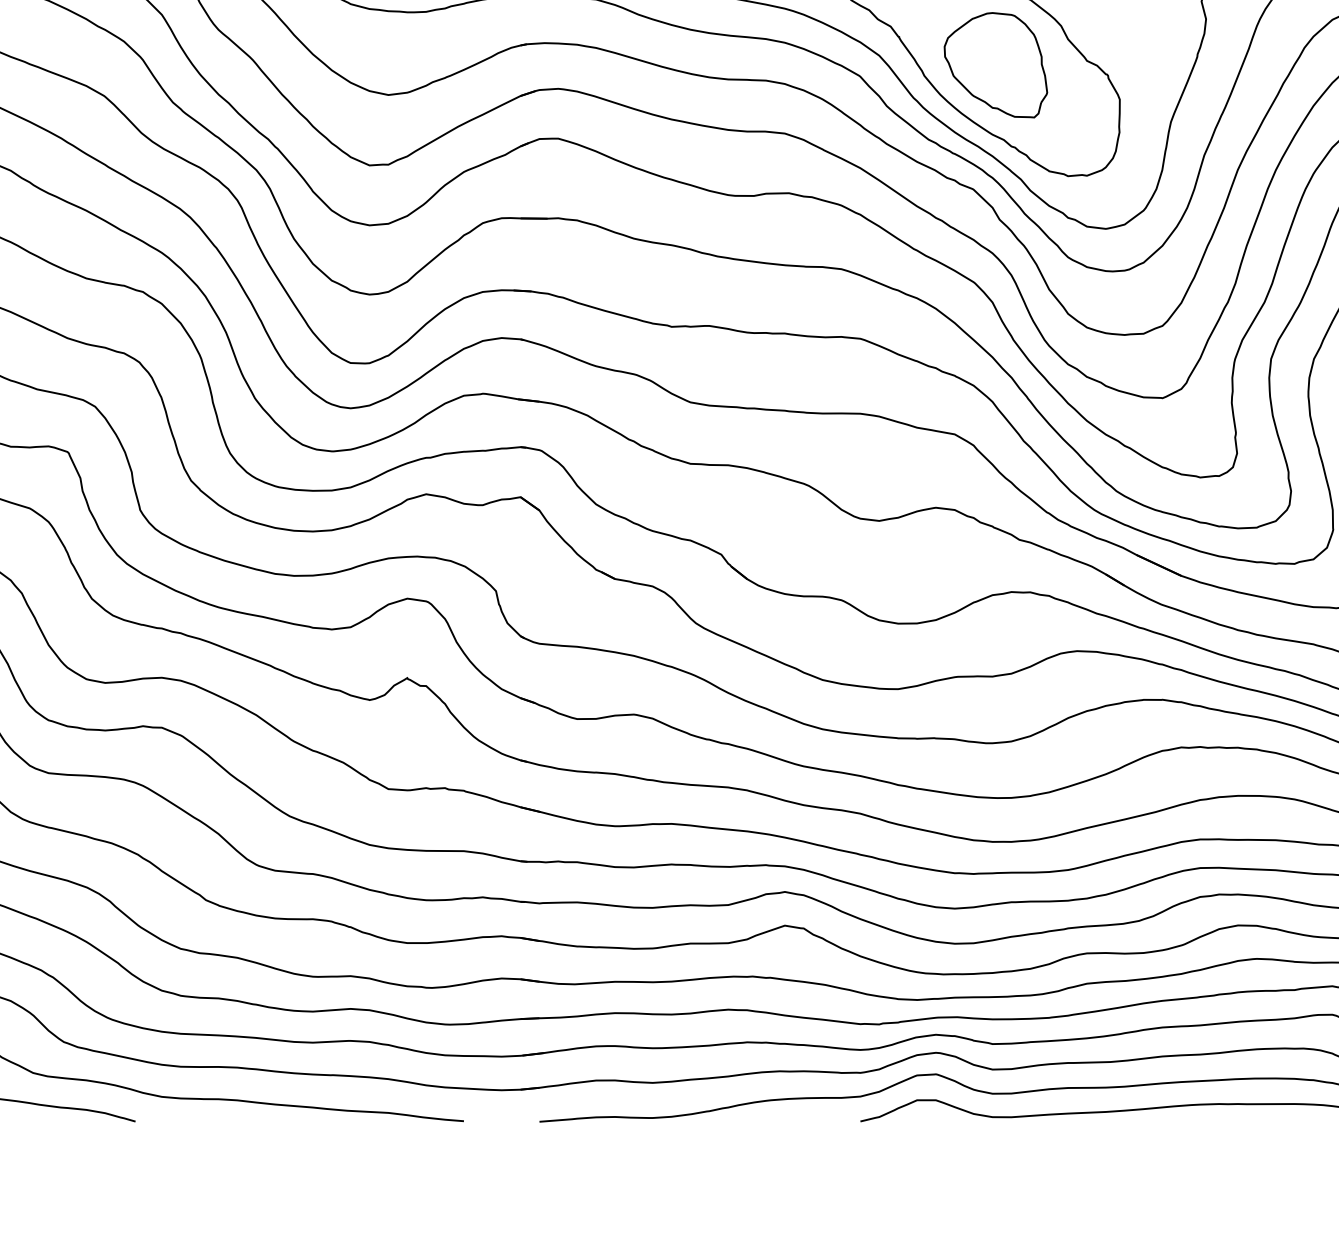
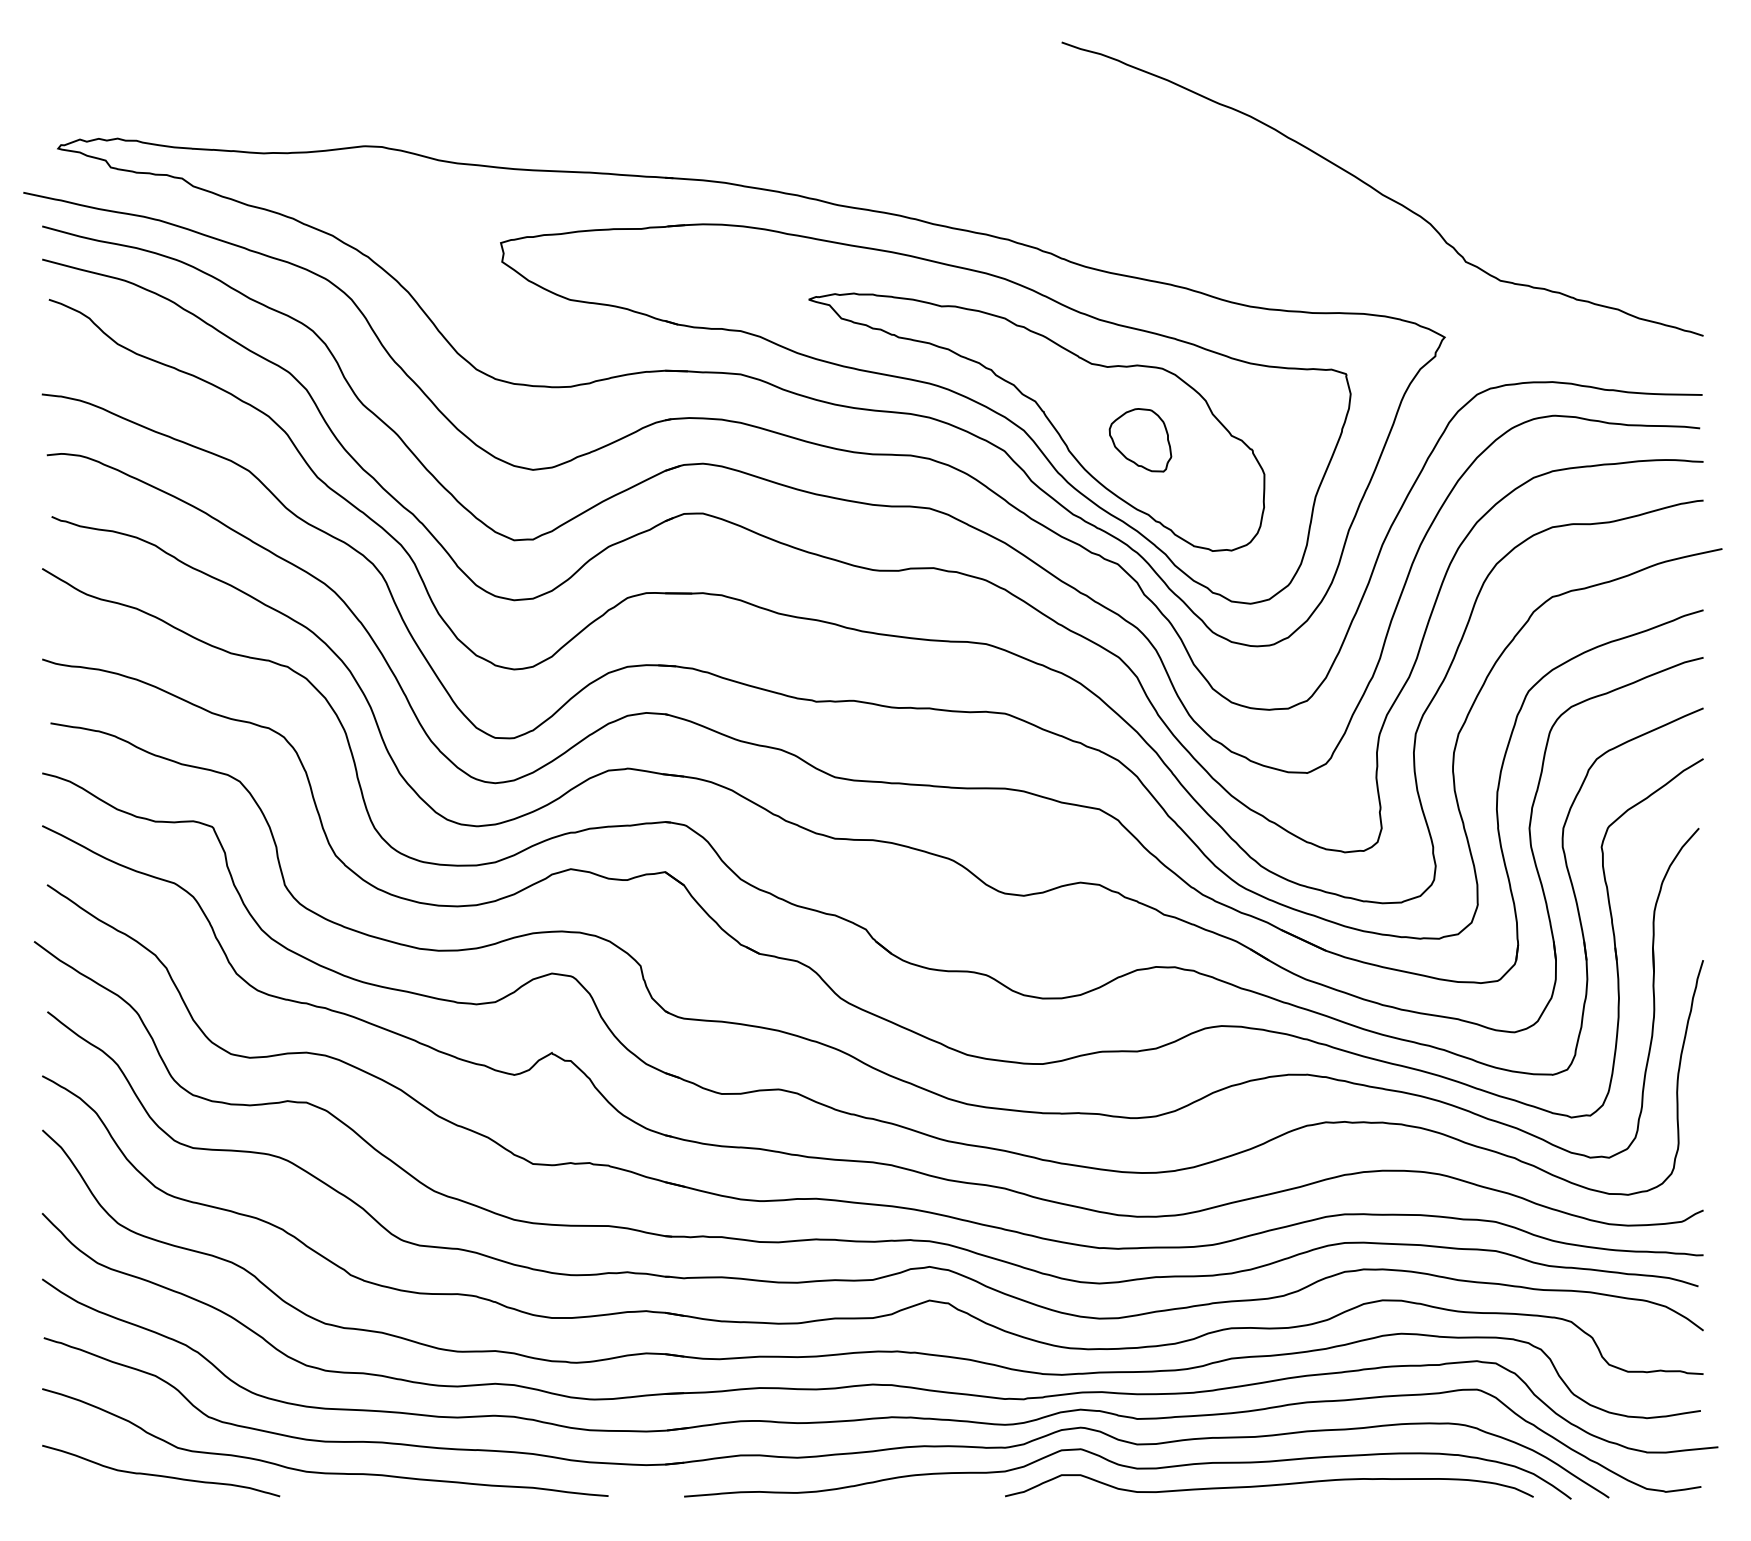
part: (995, 65) -> (1140, 440), size x0.6

